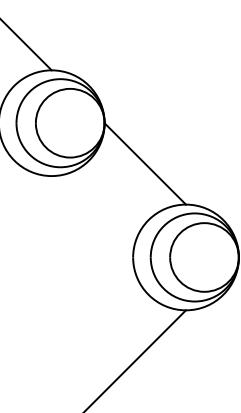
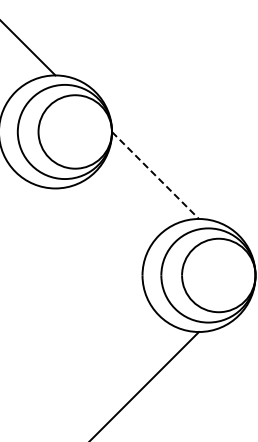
line: (145, 163) -> (155, 175), solid -> dashed

